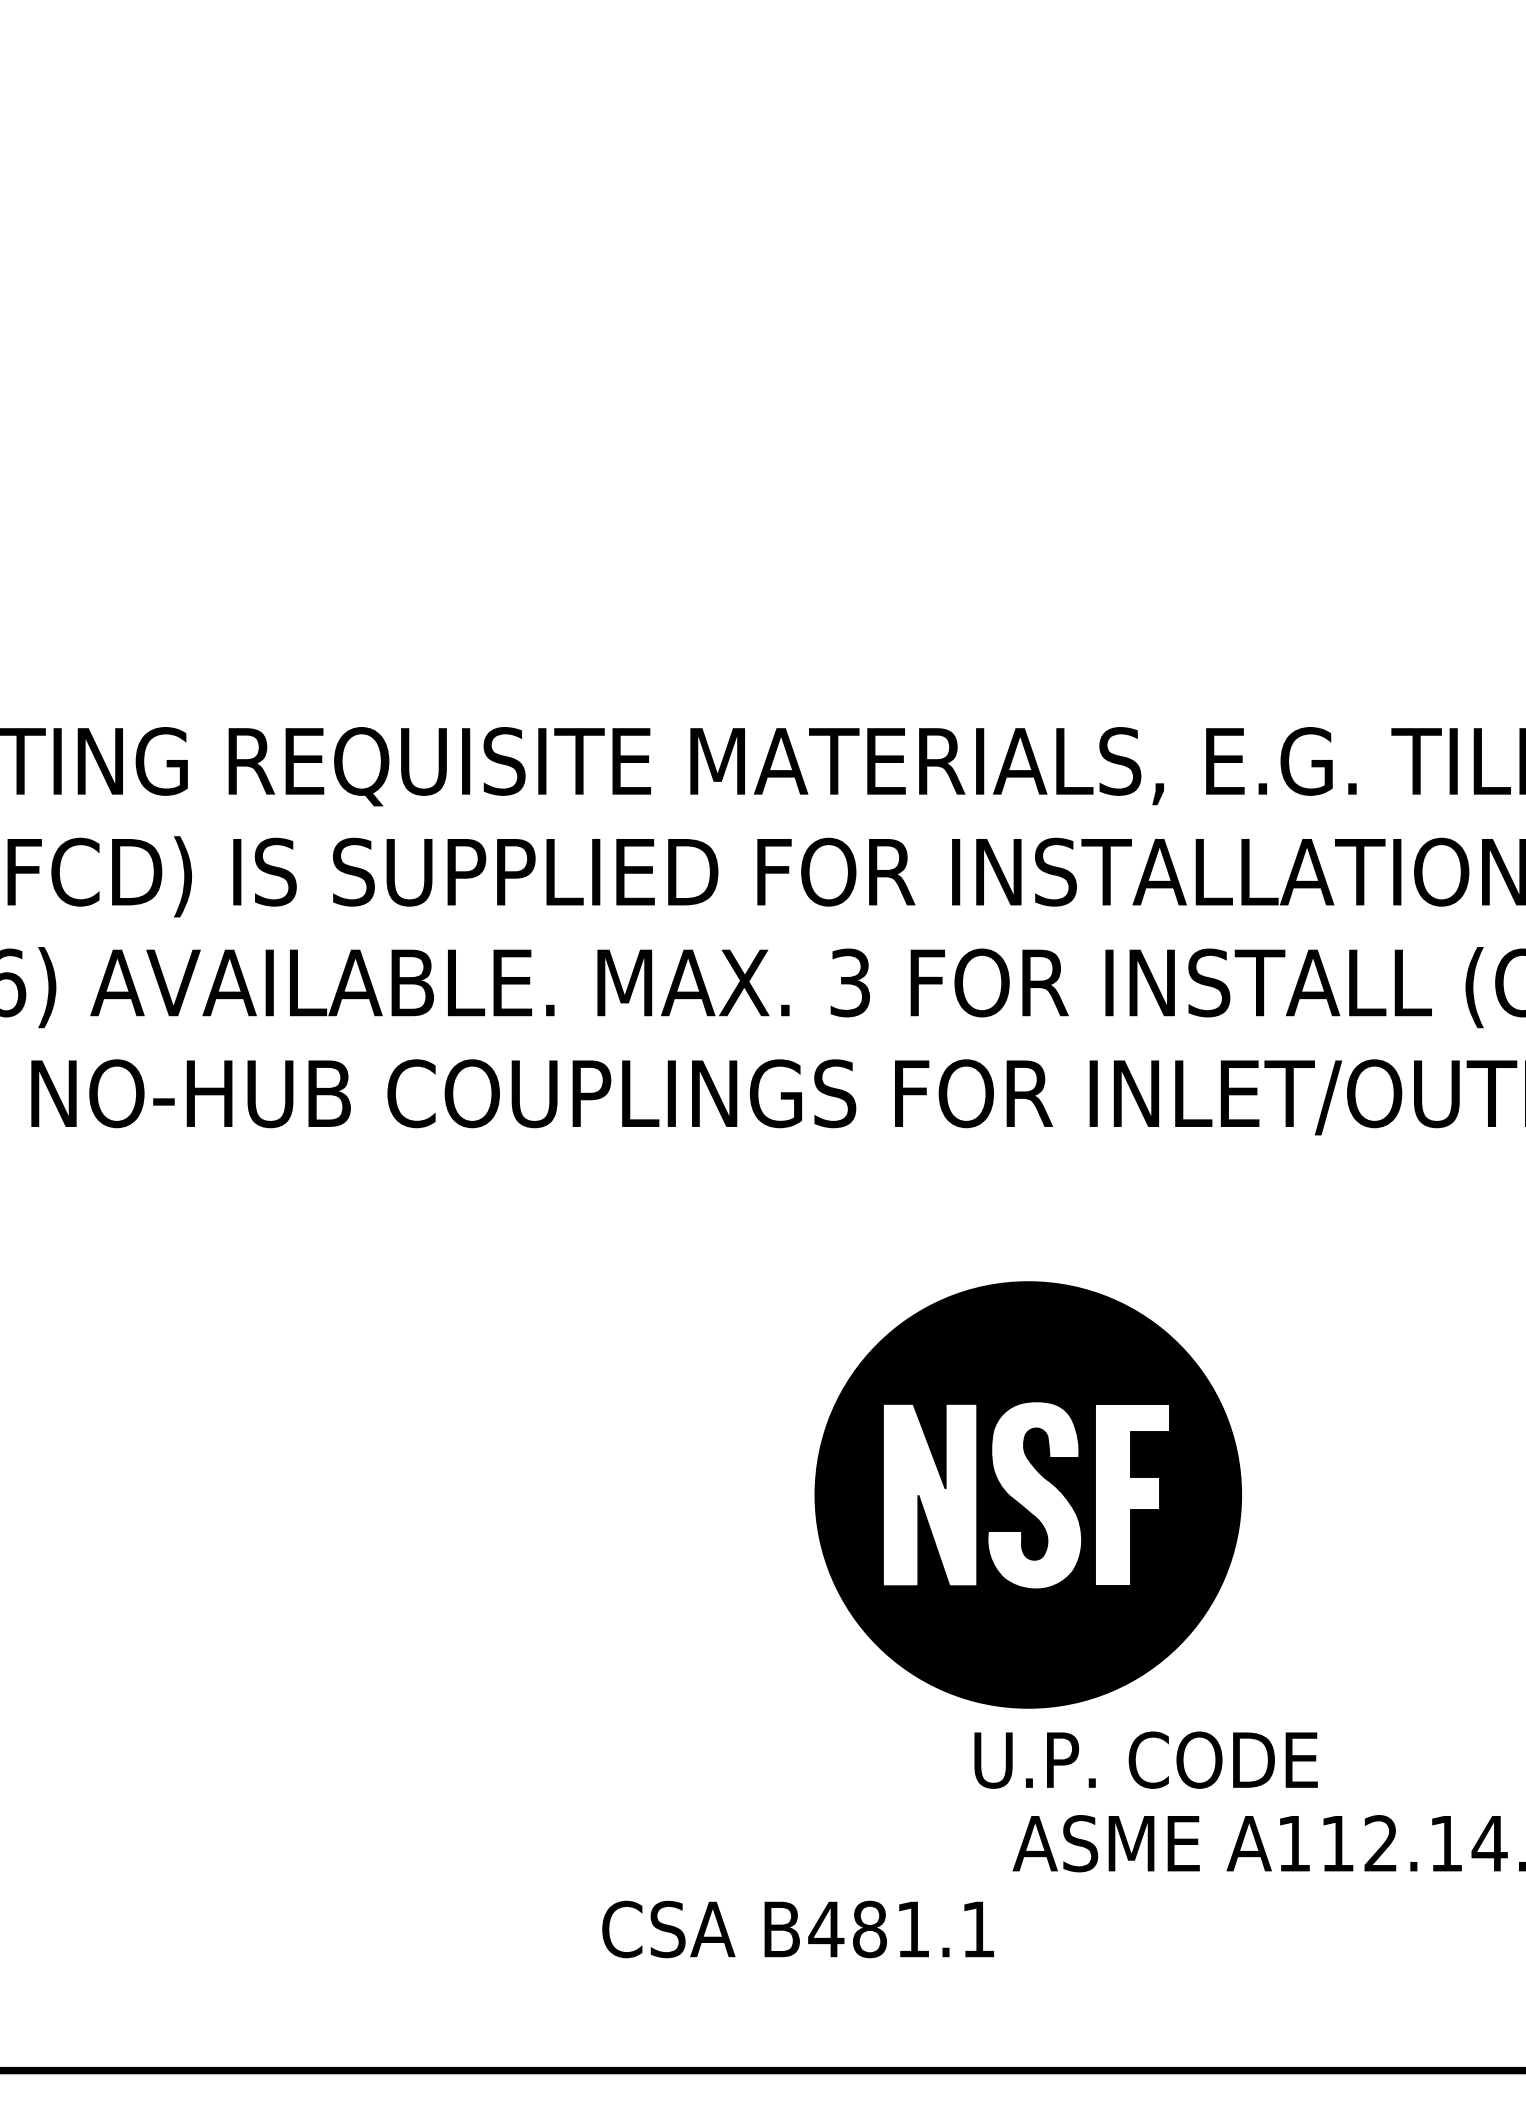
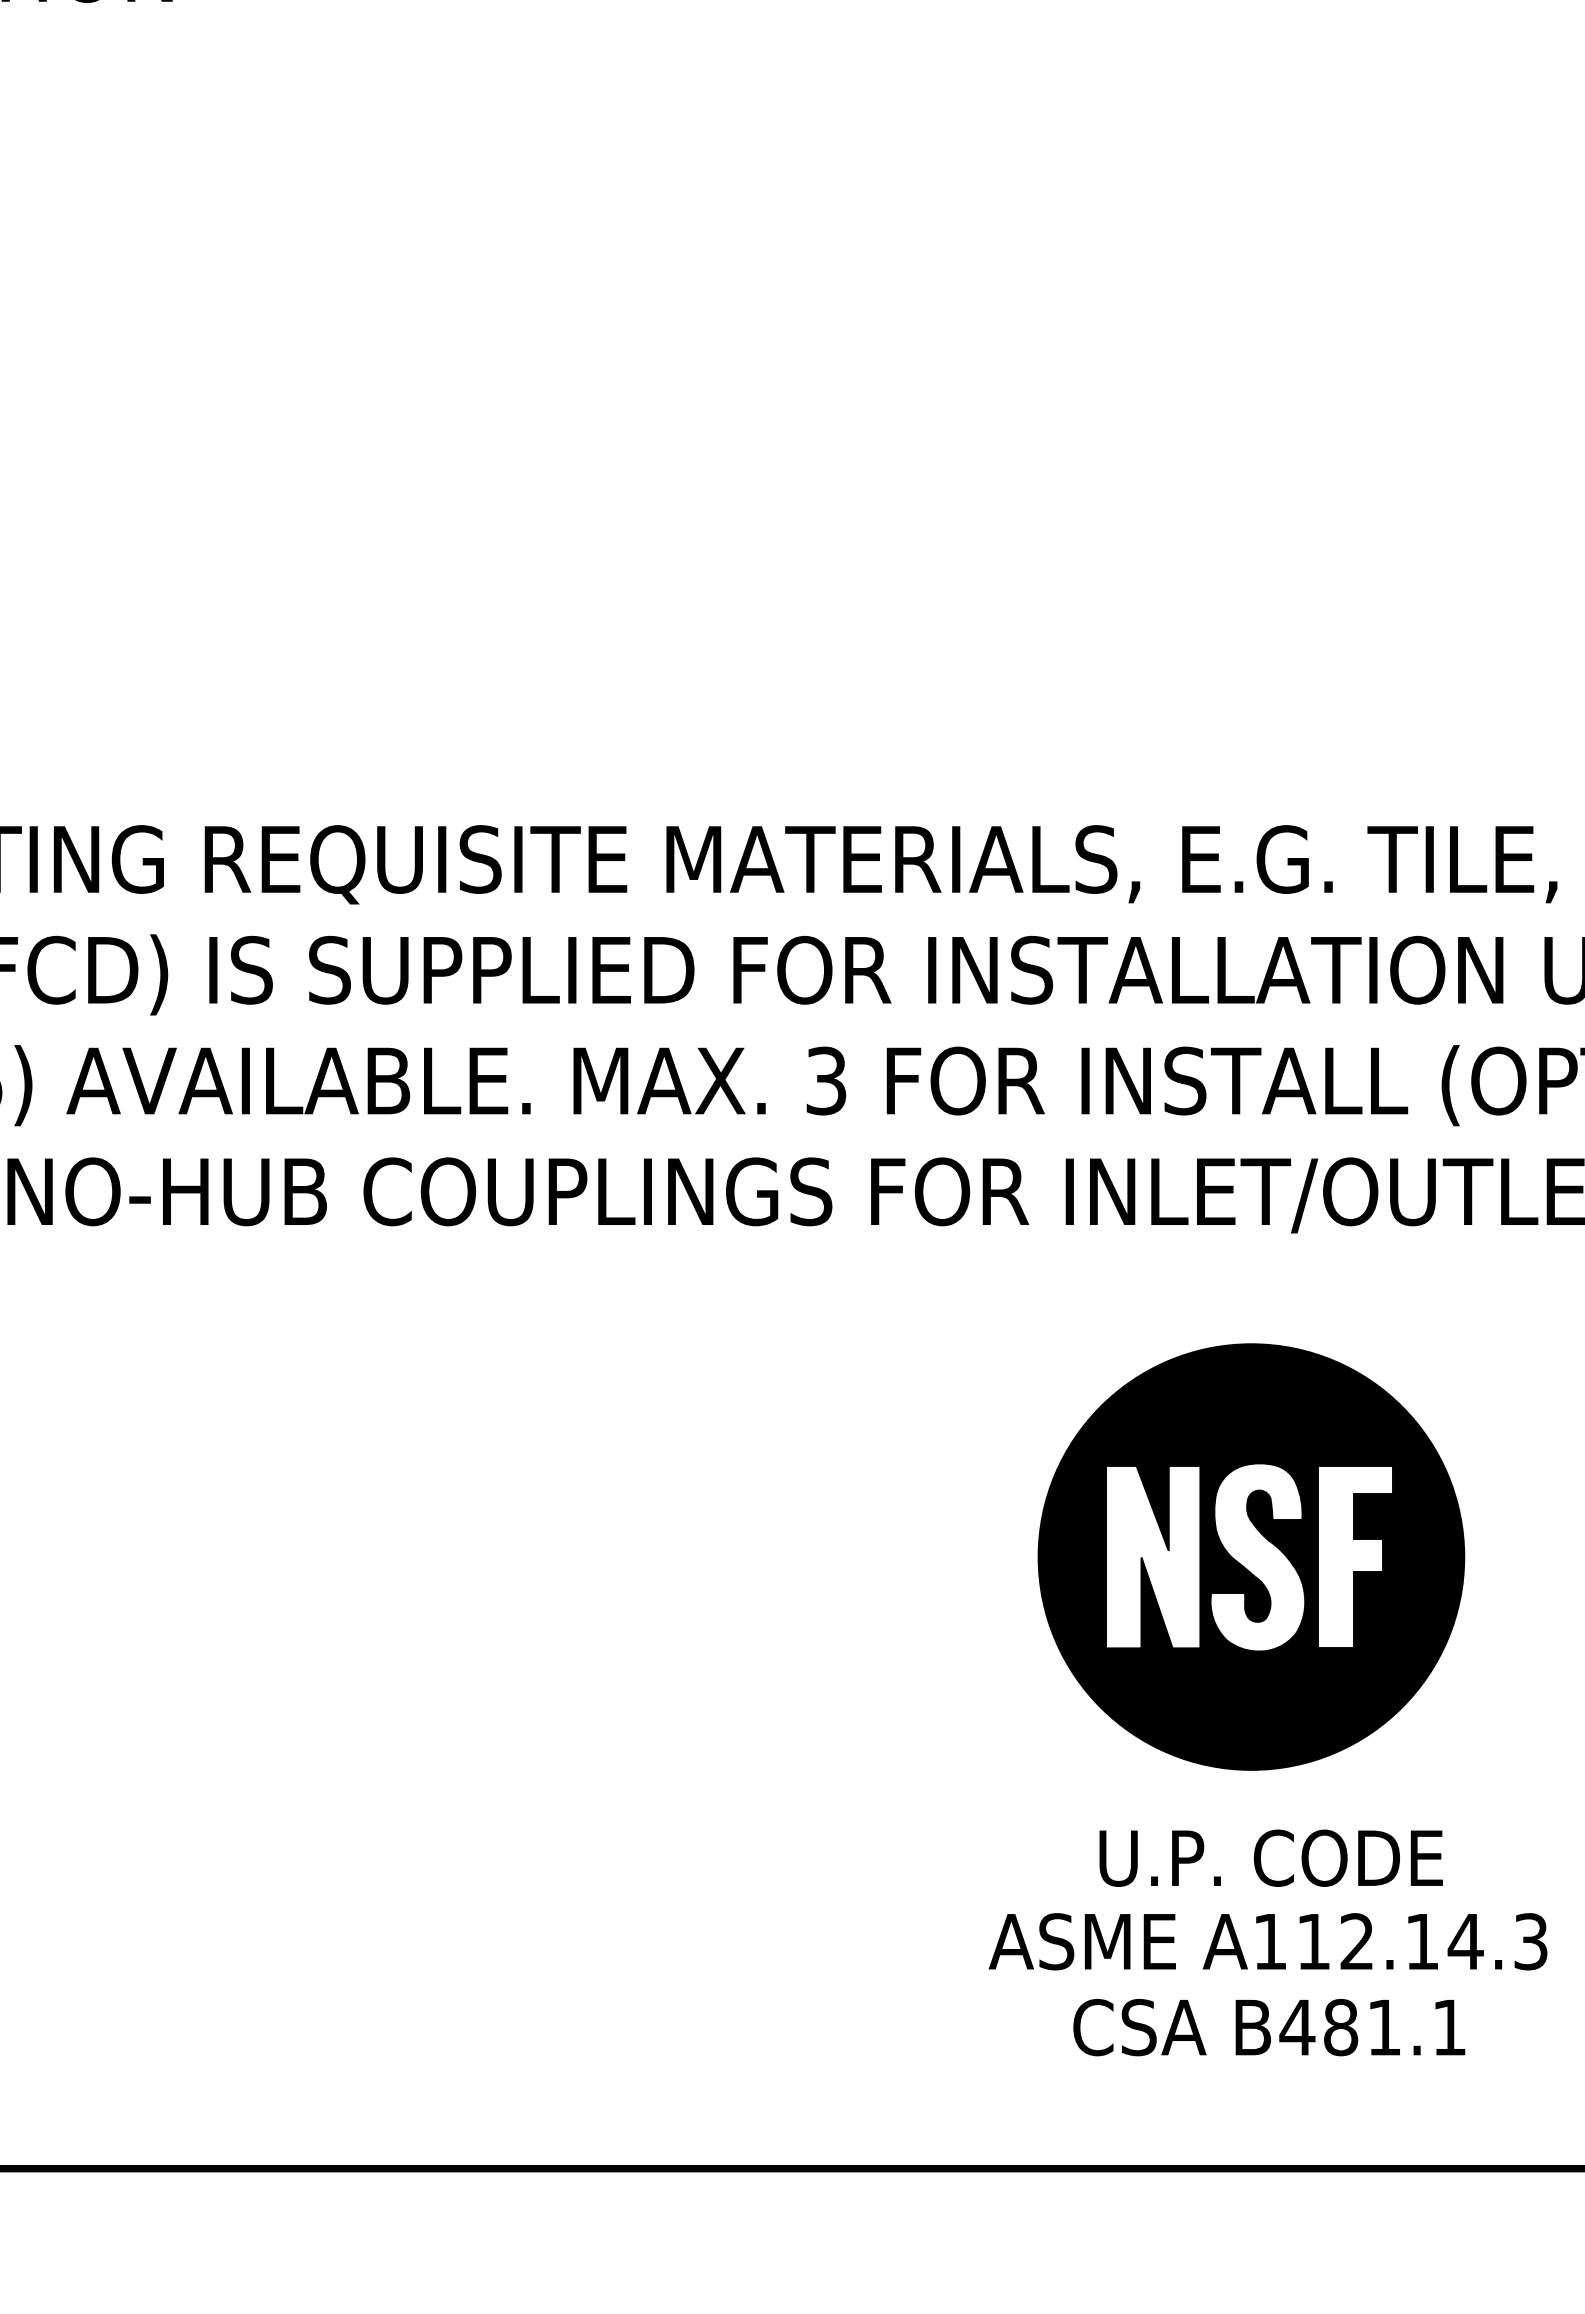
part: (1028, 1494) -> (1251, 1556), moved
text: (1145, 1759) -> (1270, 1857), moved
text: (798, 1929) -> (1269, 2027), moved

